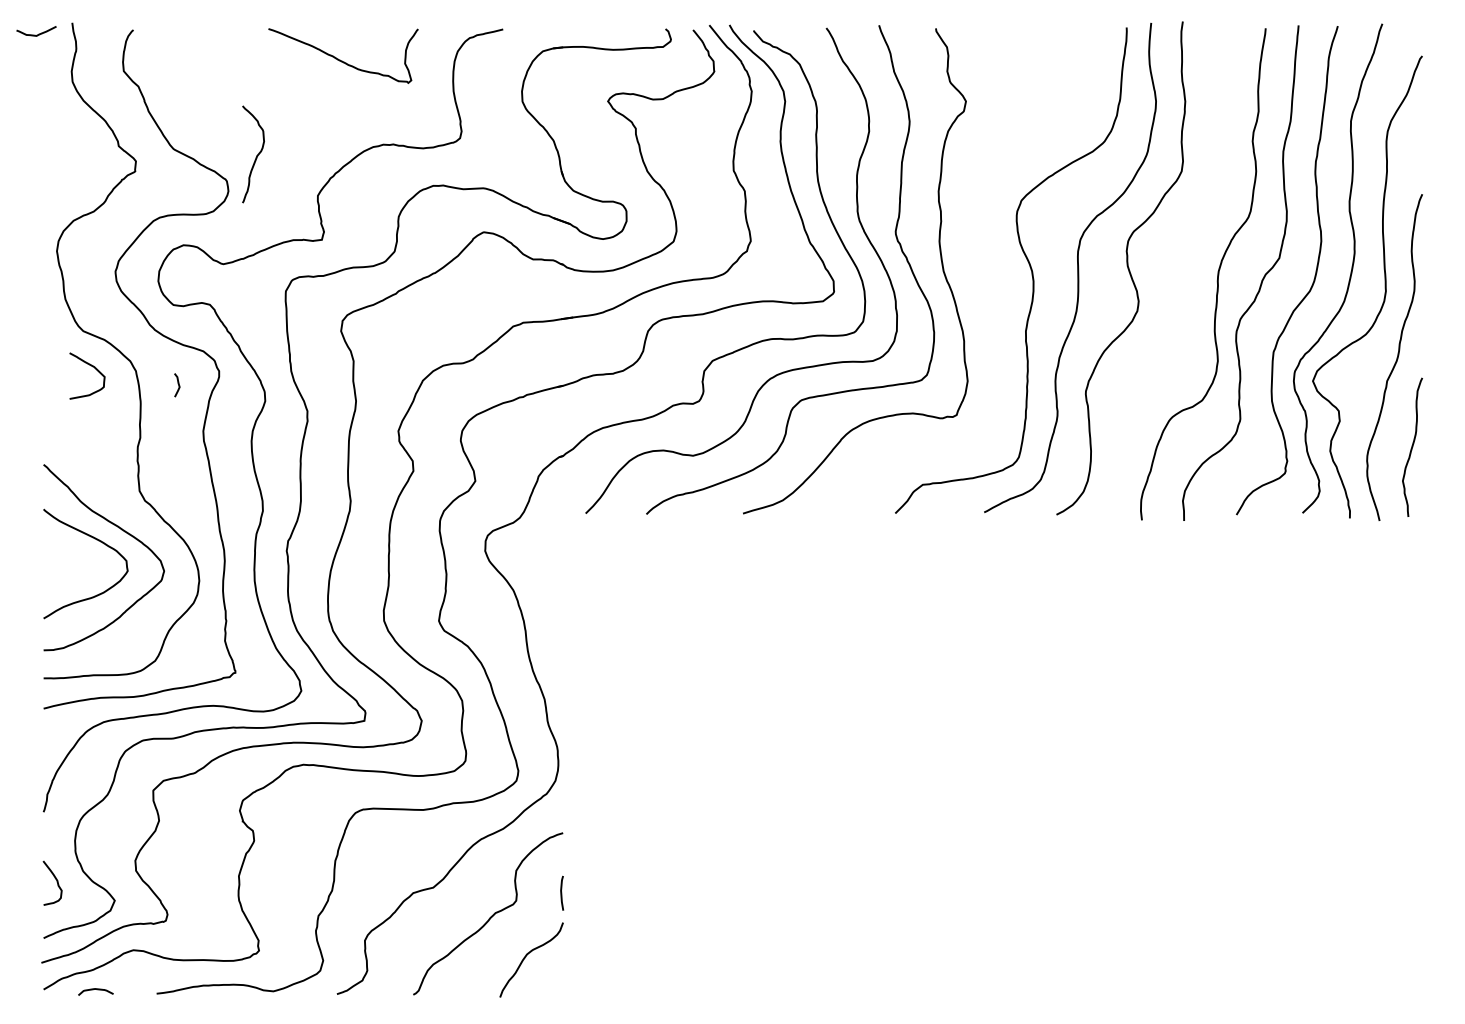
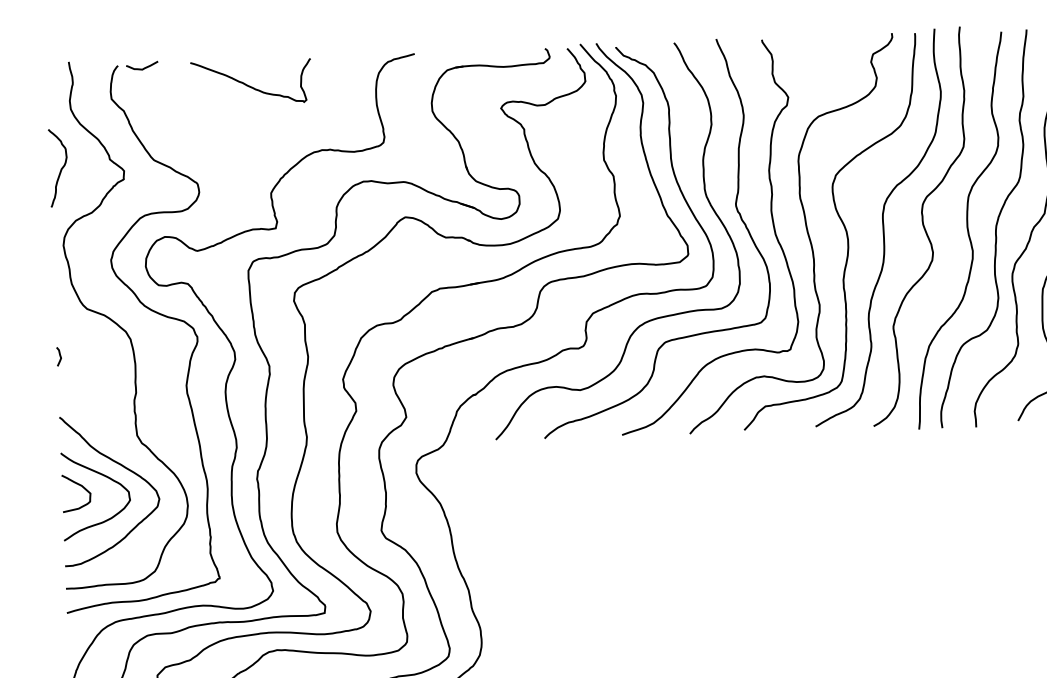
curve: (38, 33) -> (143, 67), moved
curve: (340, 59) -> (249, 85), moved
curve: (256, 155) -> (60, 168), moved
curve: (981, 264) -> (805, 227), added
curve: (1181, 271) -> (966, 227), added
curve: (92, 367) -> (80, 486), moved
curve: (178, 385) -> (60, 356), moved

